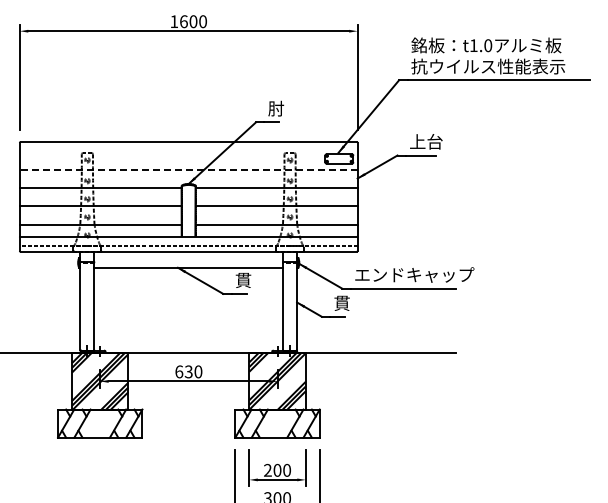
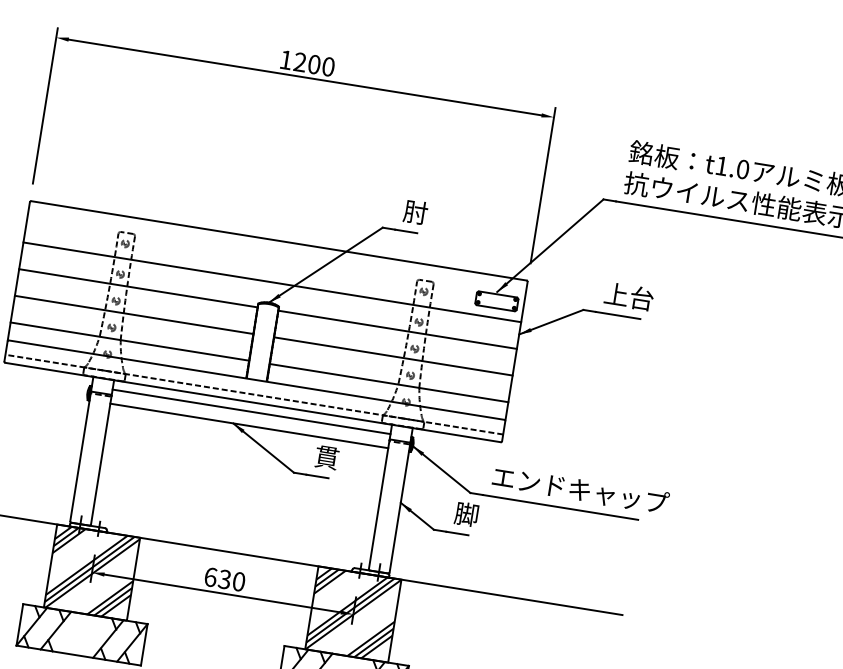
text: (183, 21) -> (299, 61), 1600 -> 1200
line: (188, 170) -> (271, 282), dashed -> solid
line: (188, 258) -> (251, 412), added
text: (341, 302) -> (466, 513), 貫 -> 脚

